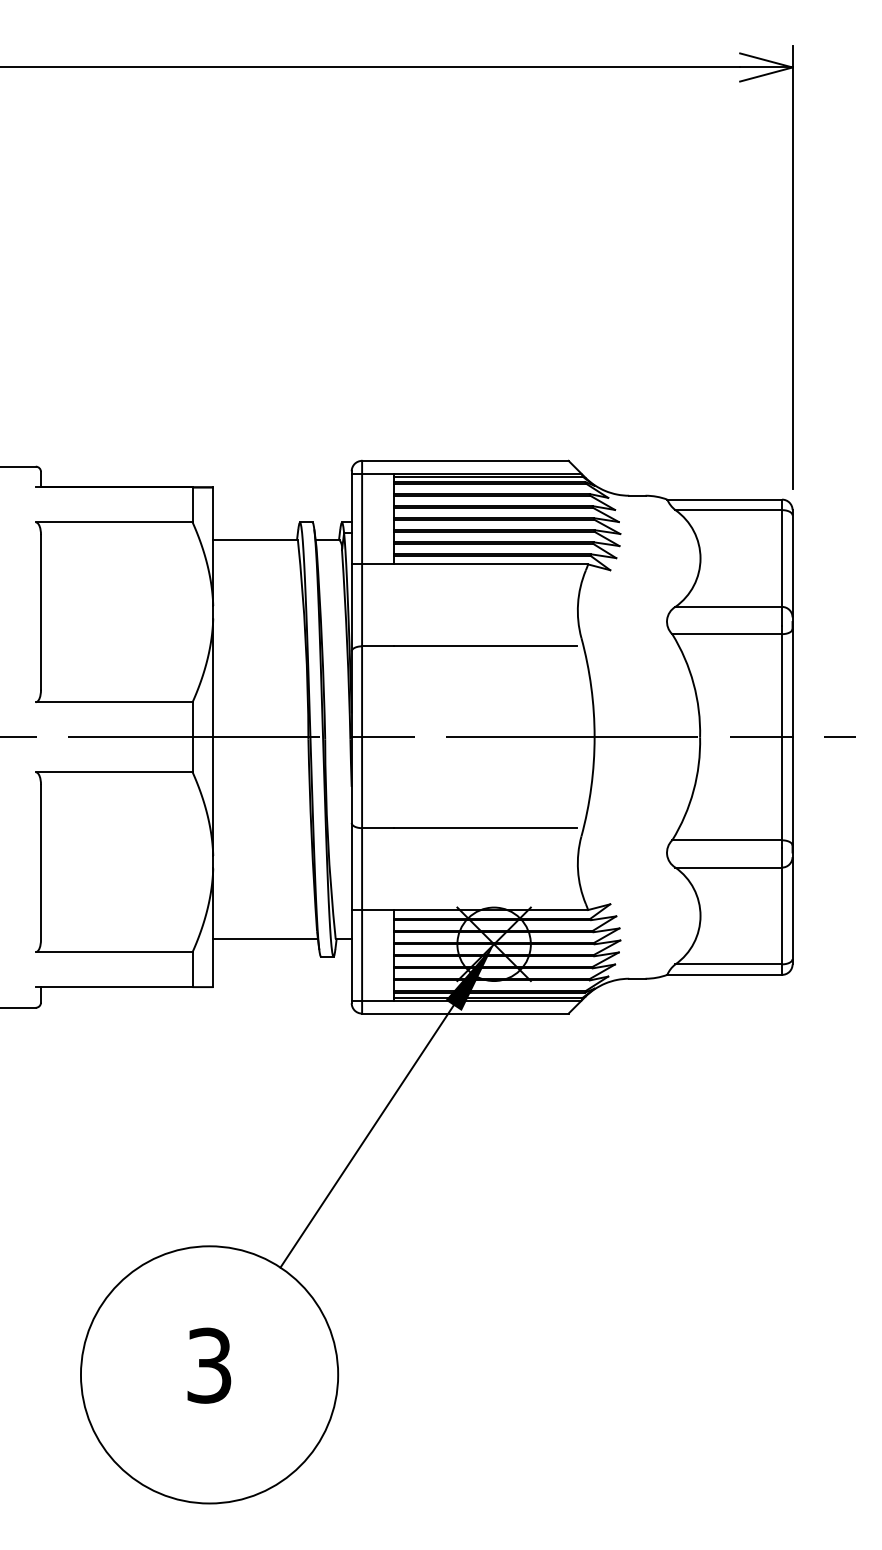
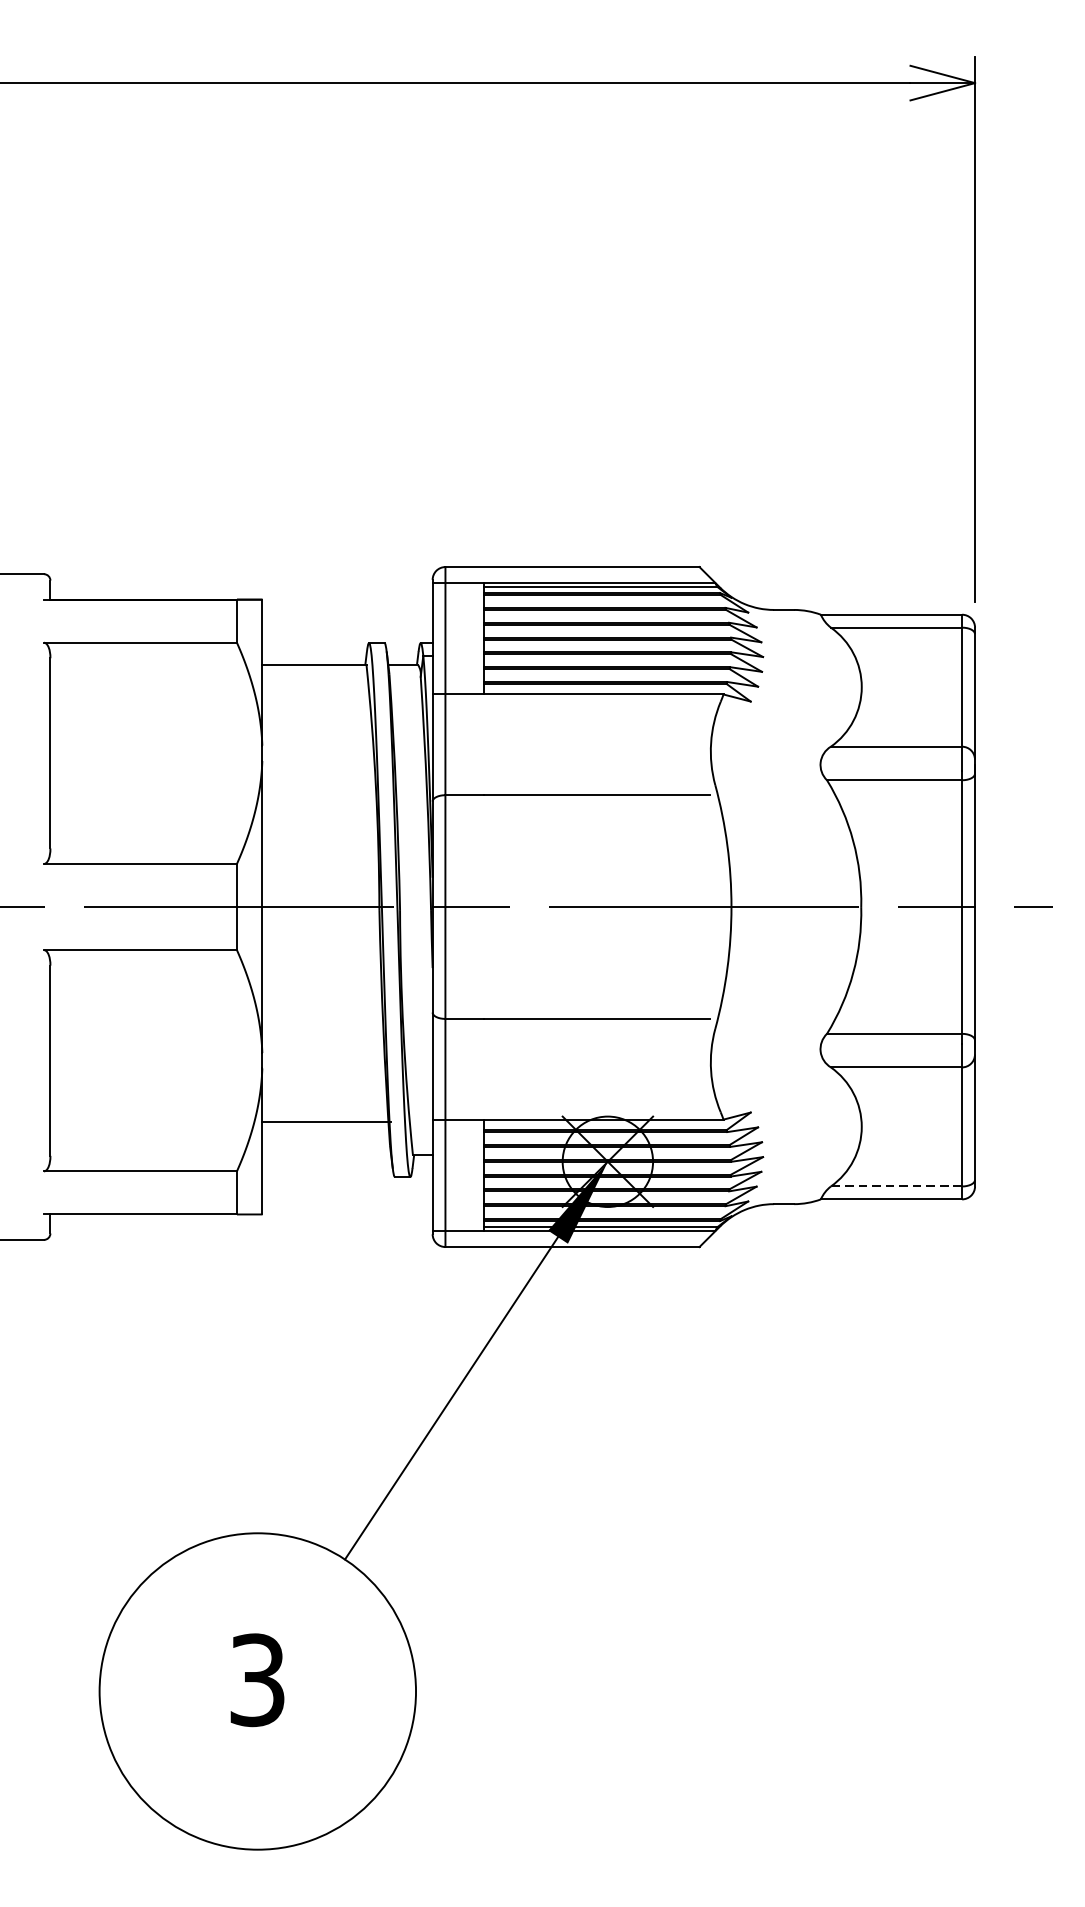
line: (265, 939) -> (326, 1122), moved
line: (728, 964) -> (896, 1186), solid -> dashed

